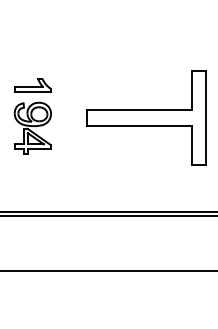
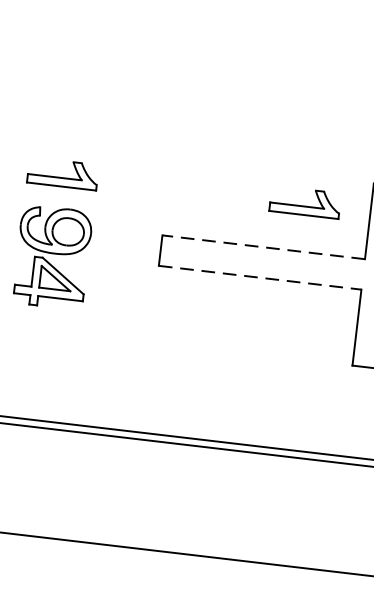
part: (157, 85) -> (303, 203), added
line: (139, 110) -> (263, 247), solid -> dashed
line: (140, 126) -> (261, 278), solid -> dashed

